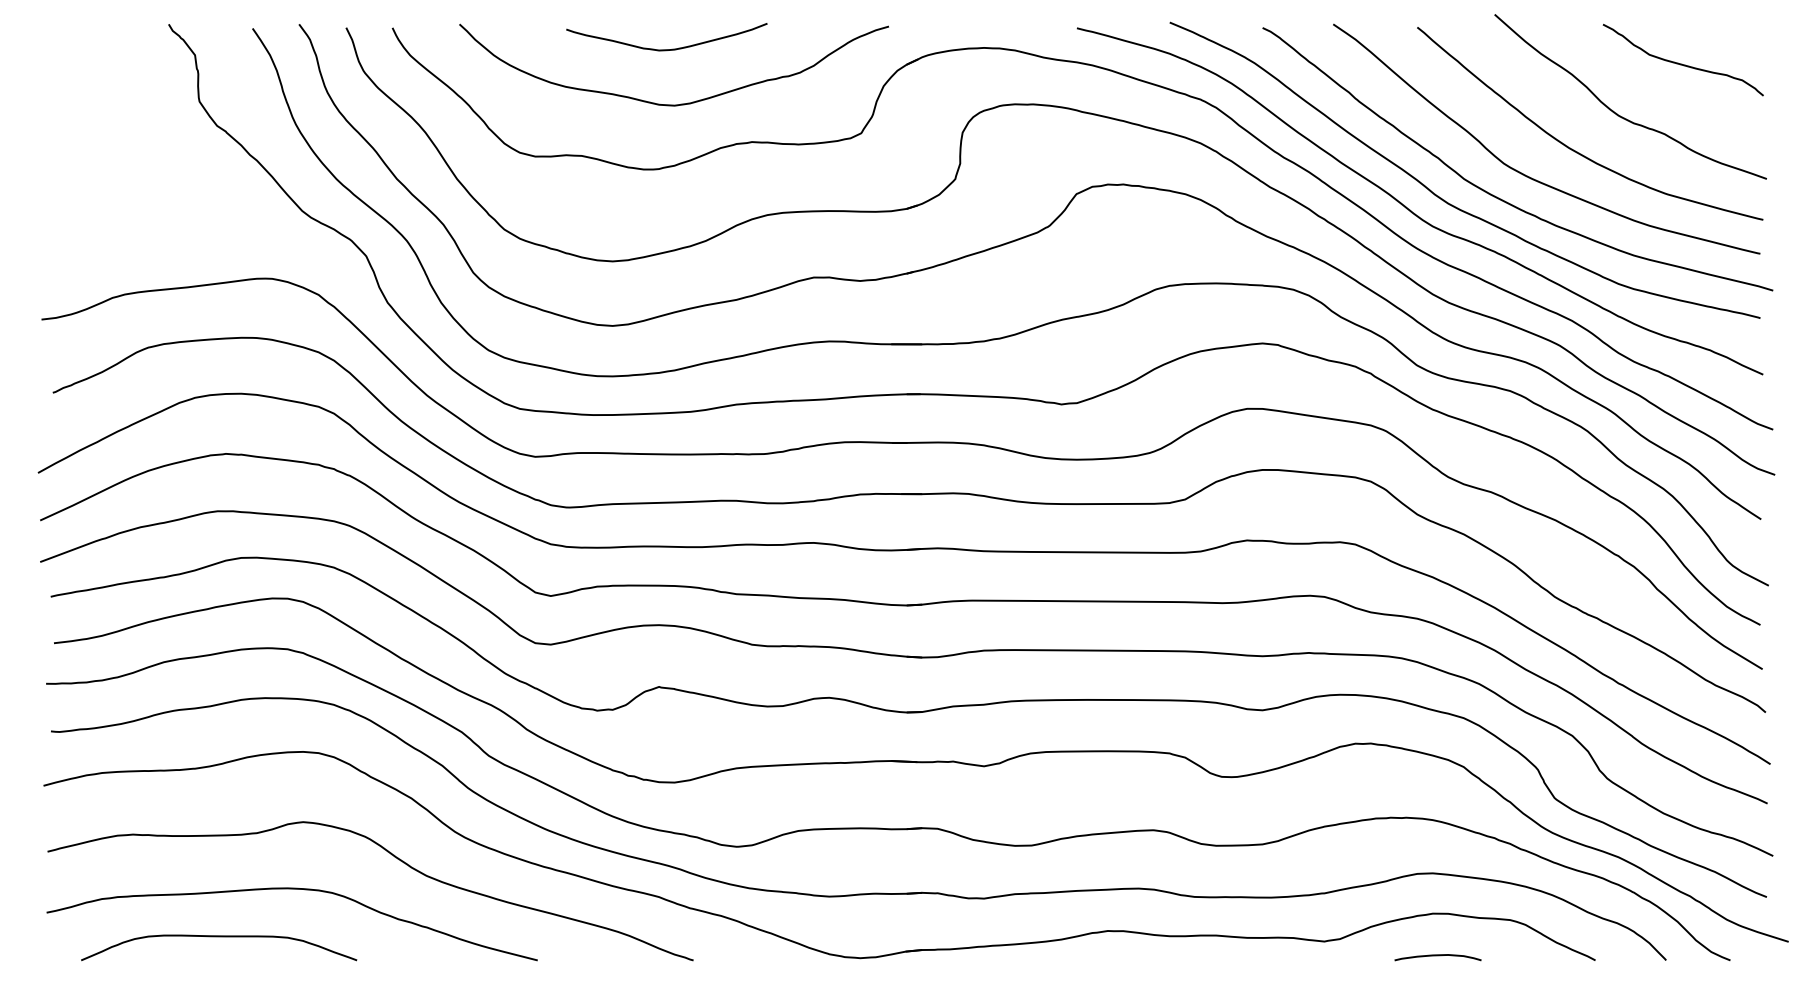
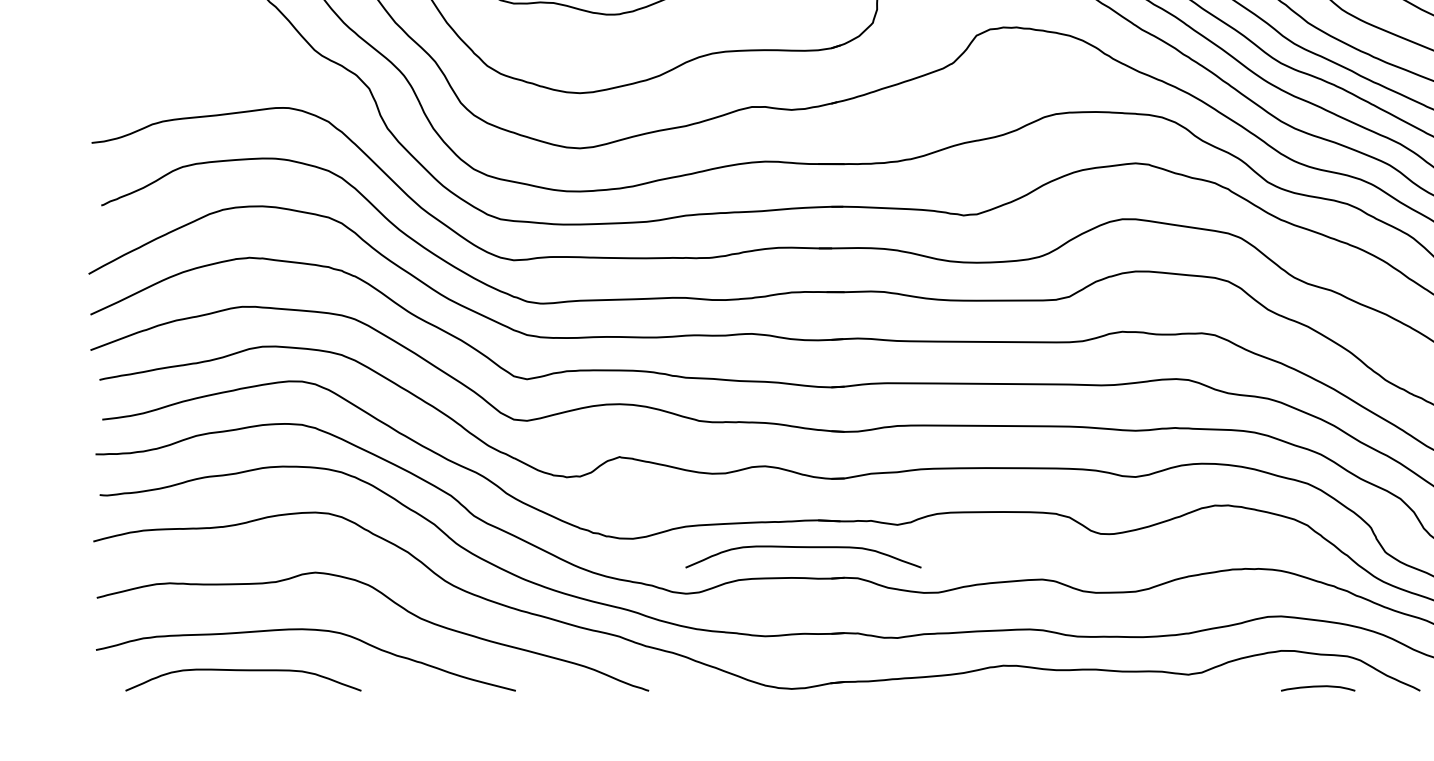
curve: (874, 793) -> (803, 548), added
curve: (1437, 956) -> (1317, 687), moved

